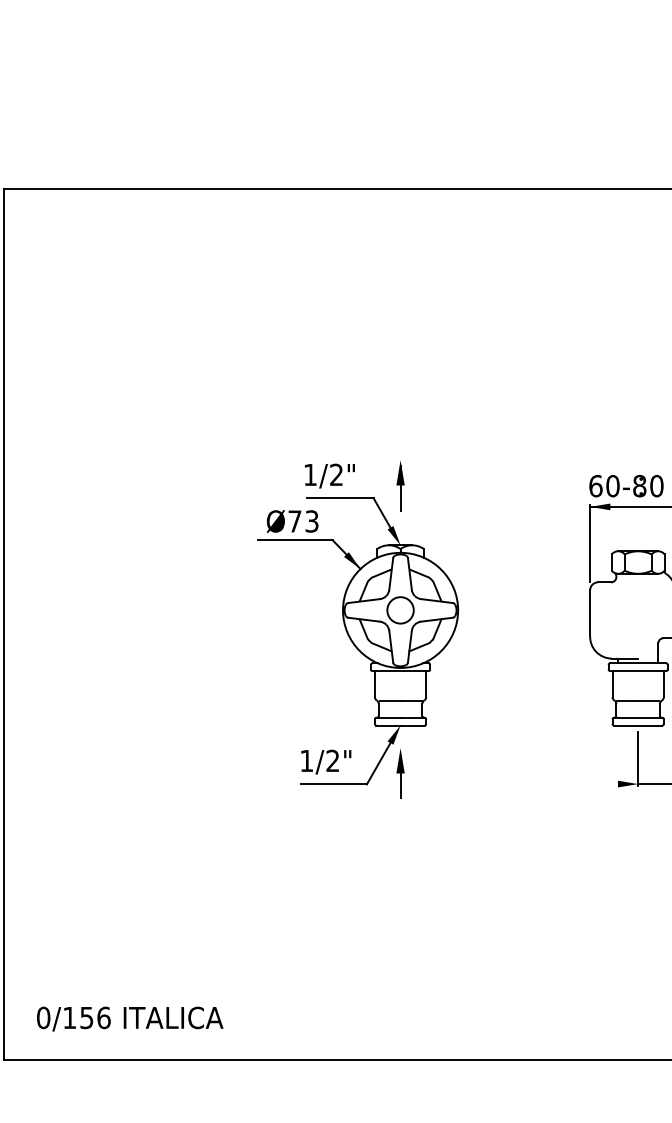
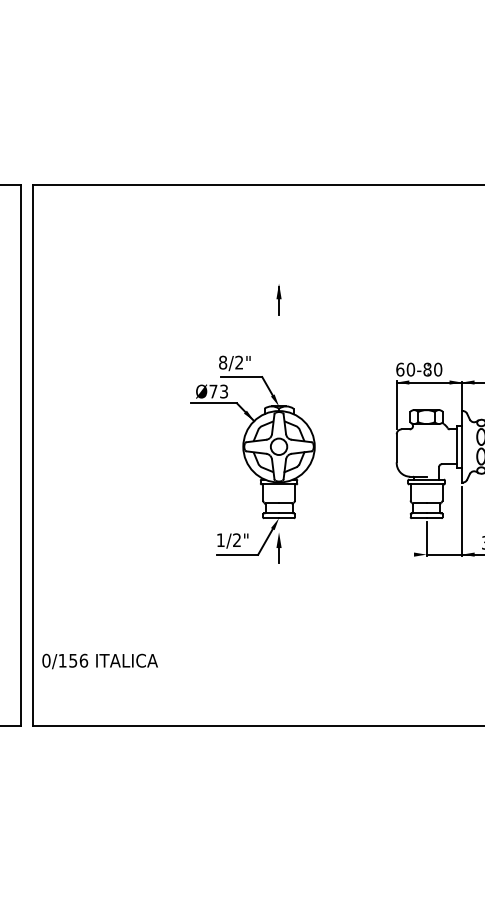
text: (311, 474) -> (223, 362), 1/2" -> 8/2"
part: (399, 485) -> (278, 299), moved
text: (129, 1019) -> (99, 661), moved

